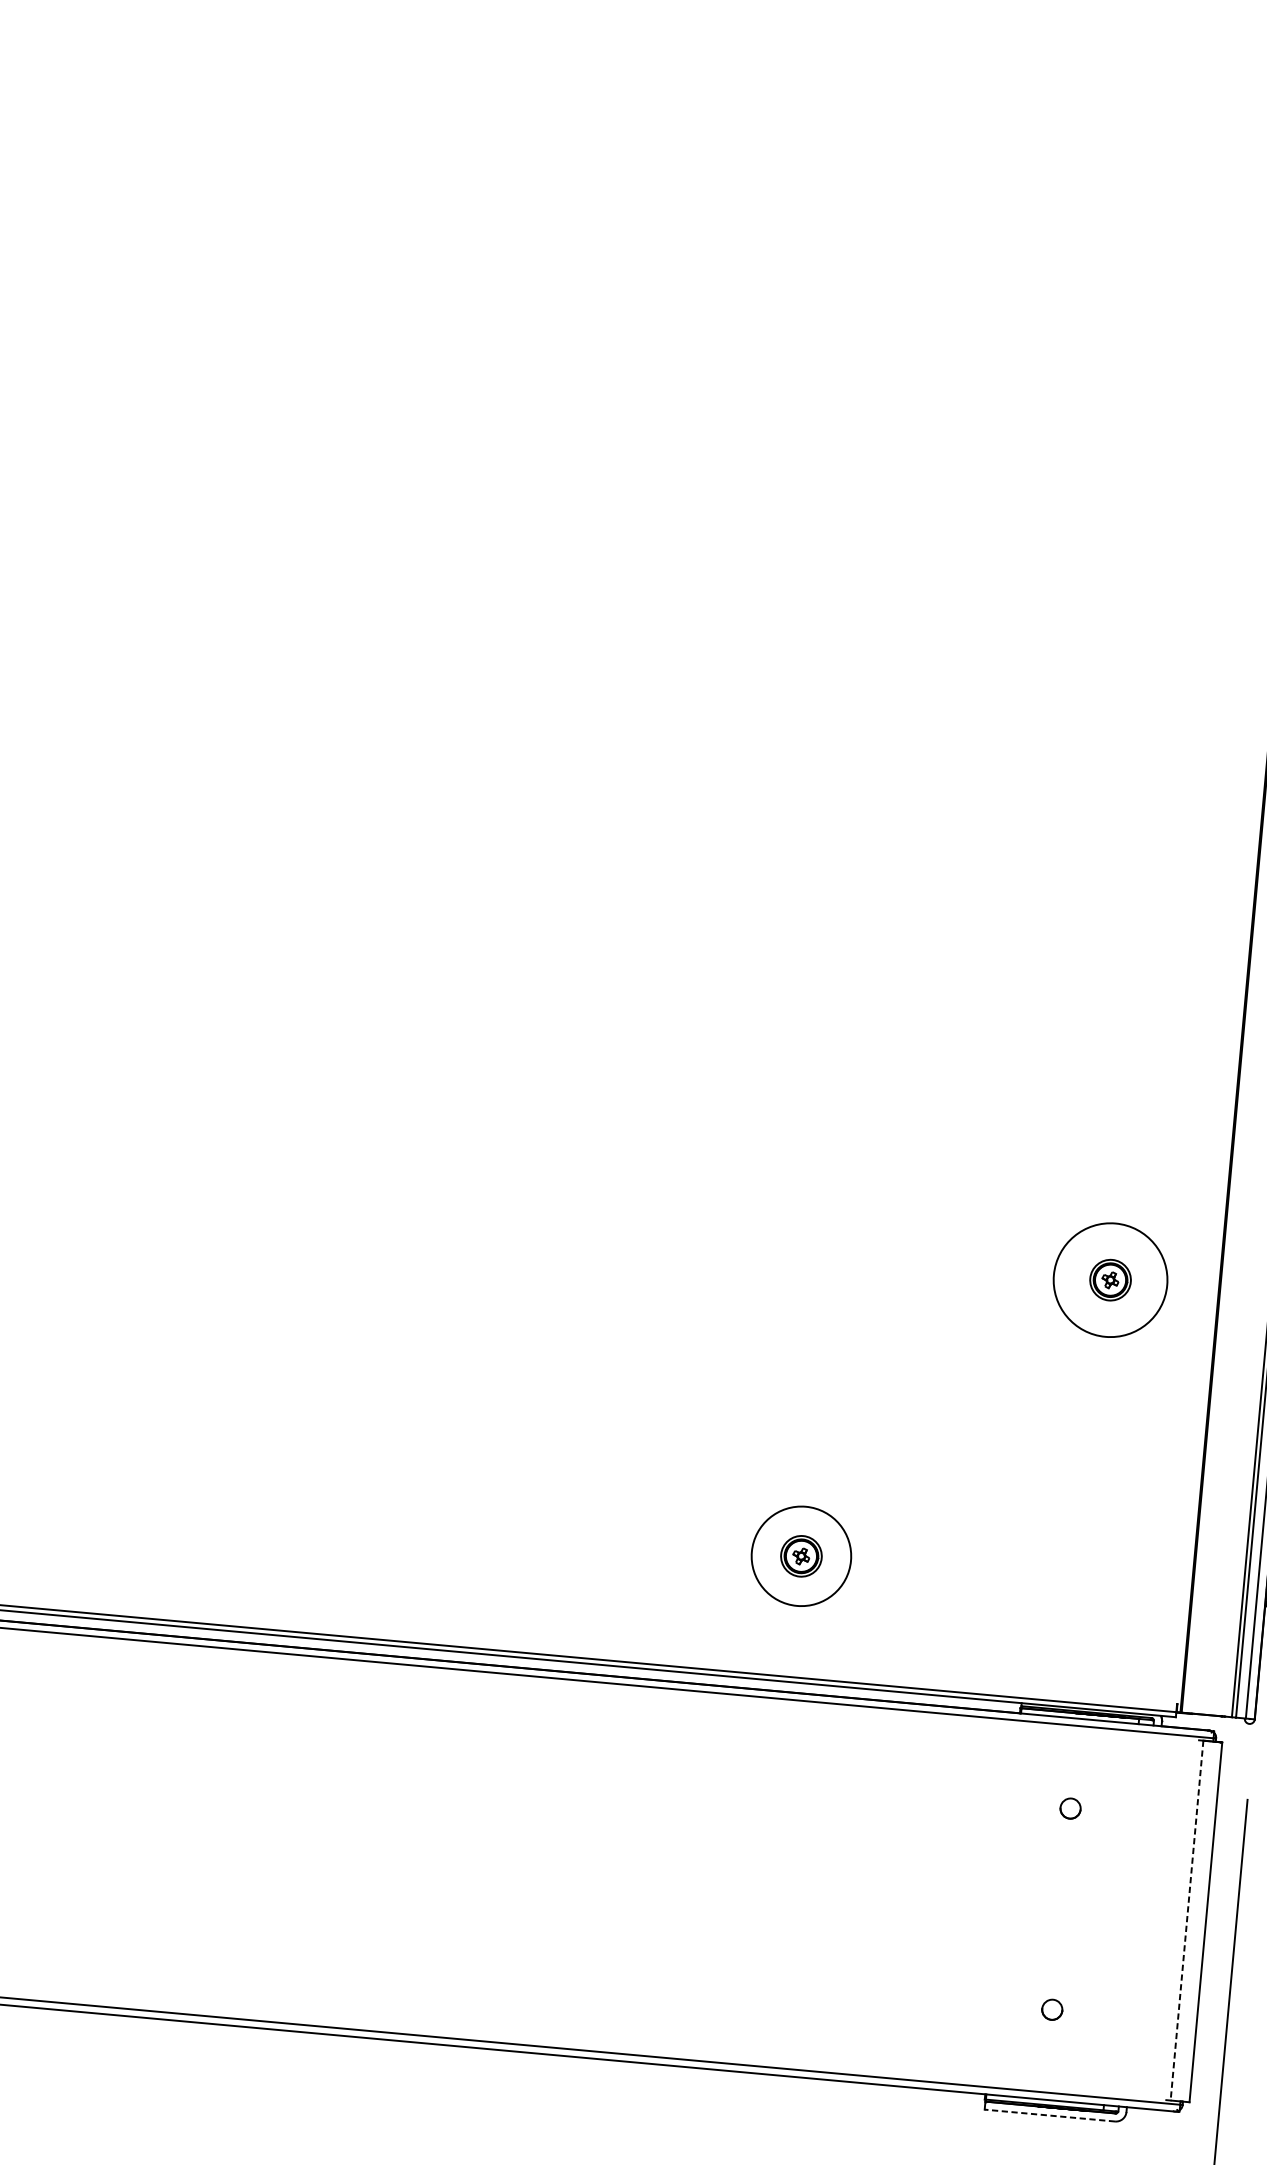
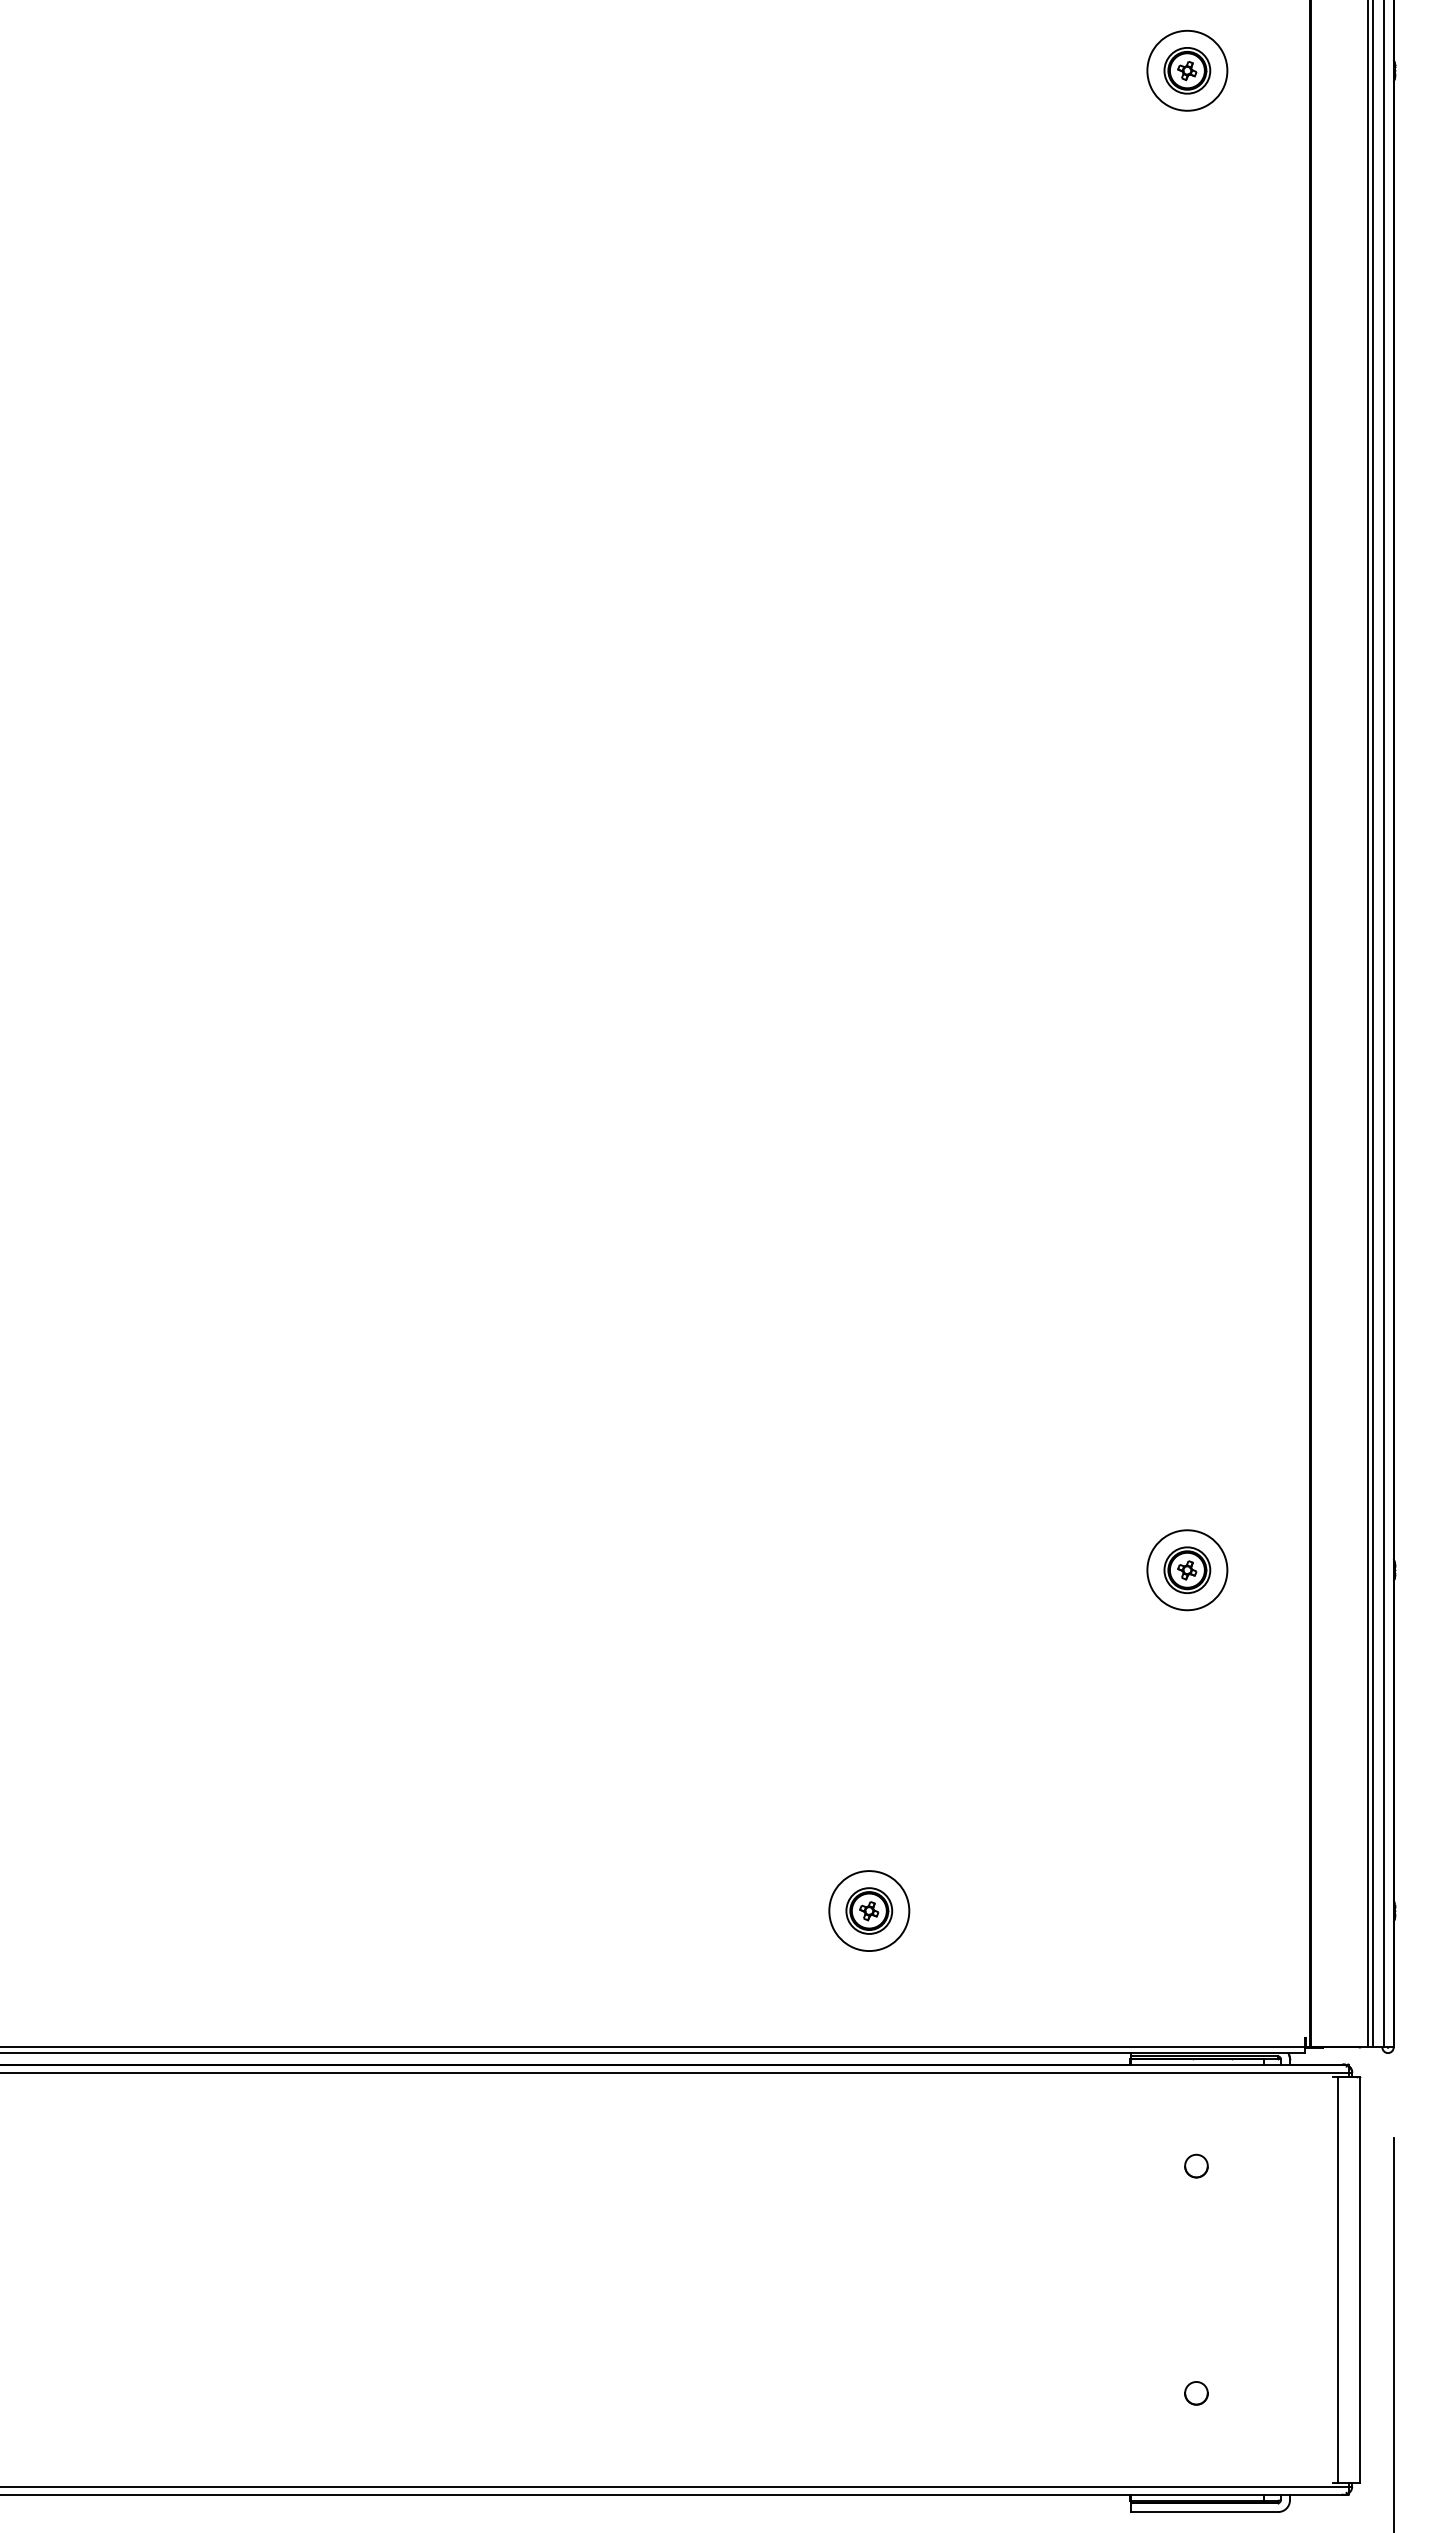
circle: (1110, 1280) -> (1187, 1570), size x0.62
circle: (801, 1556) -> (869, 1911), size x0.71
line: (1187, 1921) -> (1338, 2280), dashed -> solid
line: (1049, 2115) -> (1204, 2512), dashed -> solid

